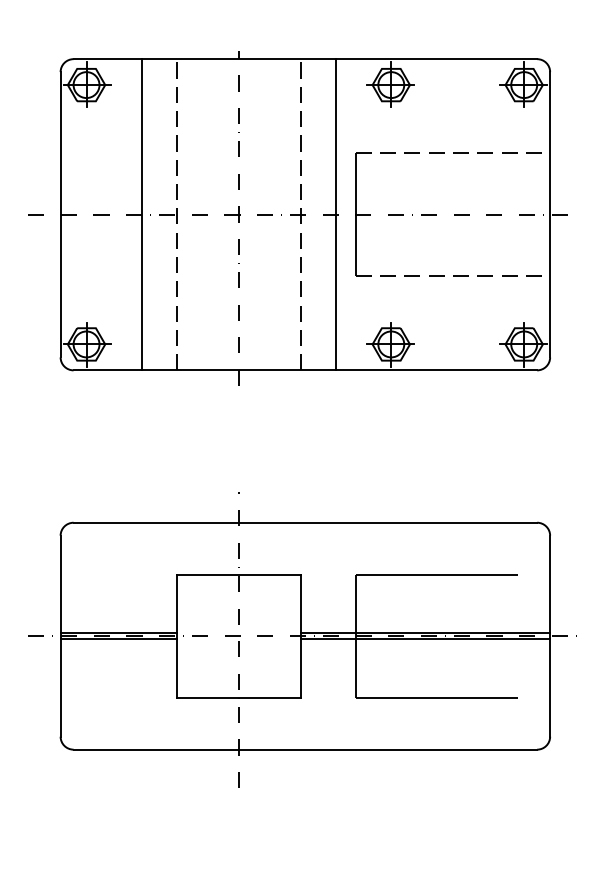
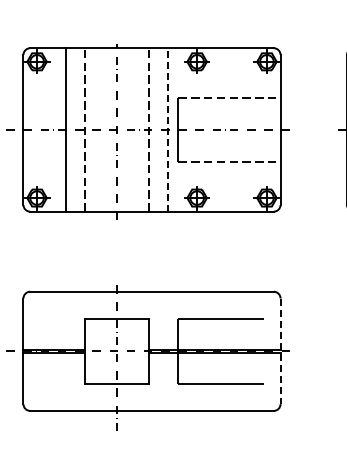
line: (336, 213) -> (168, 129), solid -> dashed
line: (549, 636) -> (280, 351), solid -> dashed

